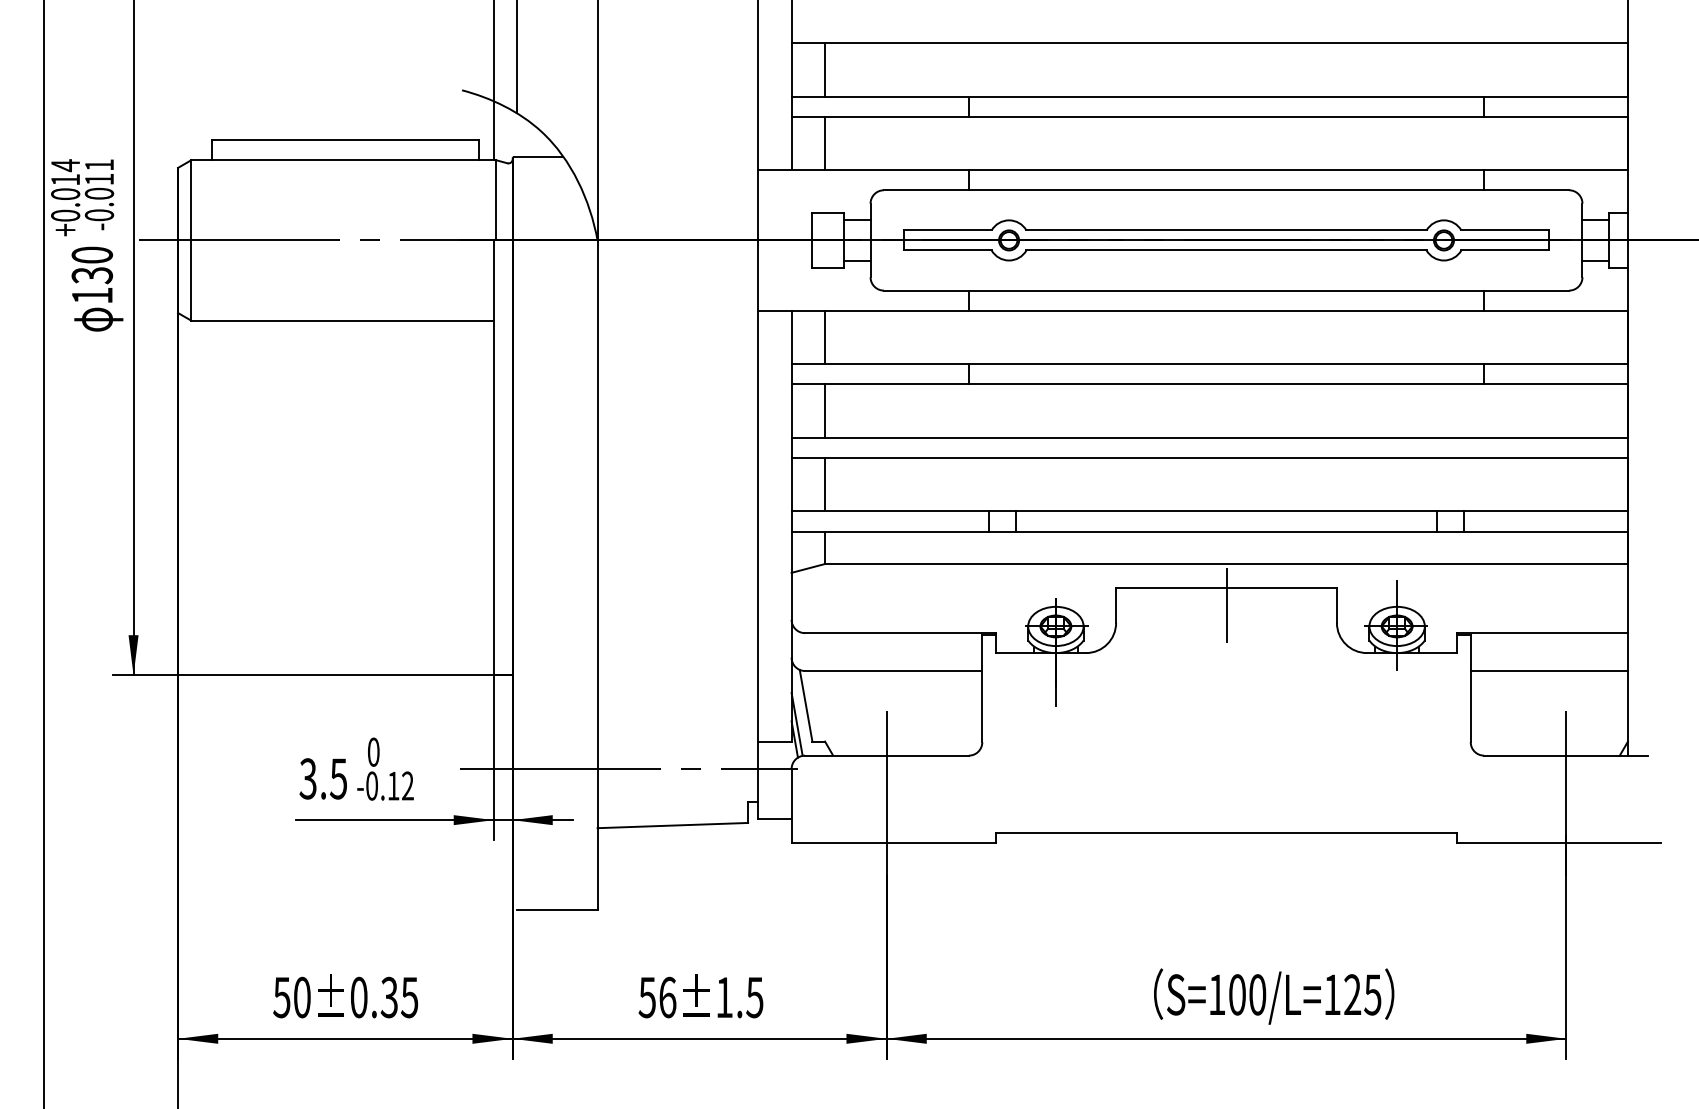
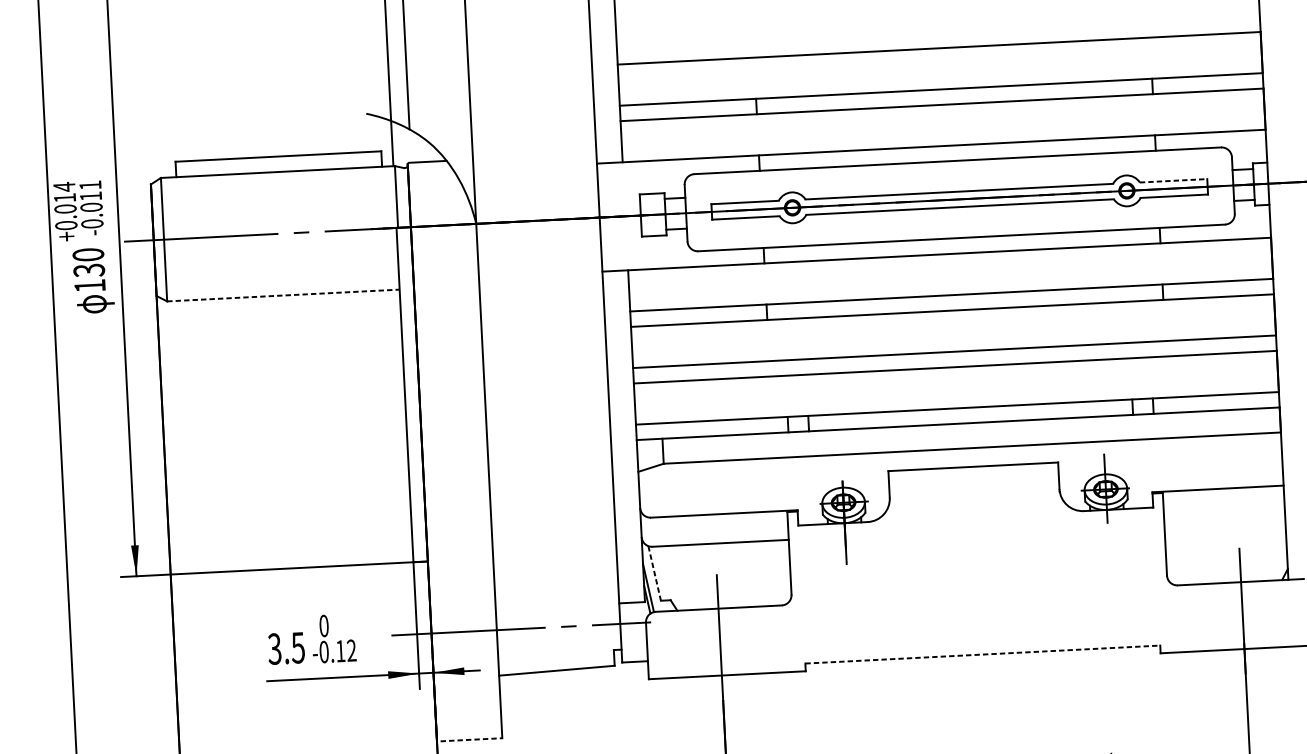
line: (825, 69) -> (644, 83), removed
line: (825, 143) -> (647, 140), removed
line: (1505, 230) -> (1173, 180), solid -> dashed
line: (343, 320) -> (284, 295), solid -> dashed
line: (825, 337) -> (655, 289), removed
line: (825, 410) -> (658, 345), removed
line: (825, 484) -> (660, 402), removed
line: (1226, 605) -> (973, 480), removed
line: (1548, 671) -> (1224, 518), removed
line: (806, 706) -> (655, 573), solid -> dashed
line: (1226, 832) -> (982, 654), solid -> dashed
line: (557, 909) -> (471, 739), solid -> dashed

